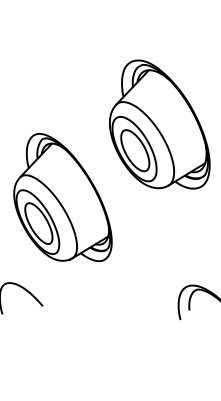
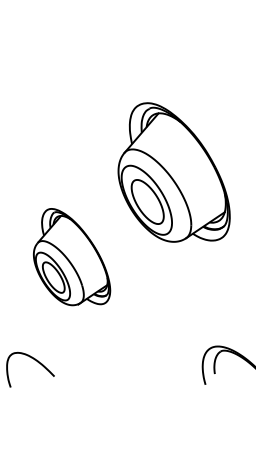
part: (63, 197) -> (71, 256), size x0.7

